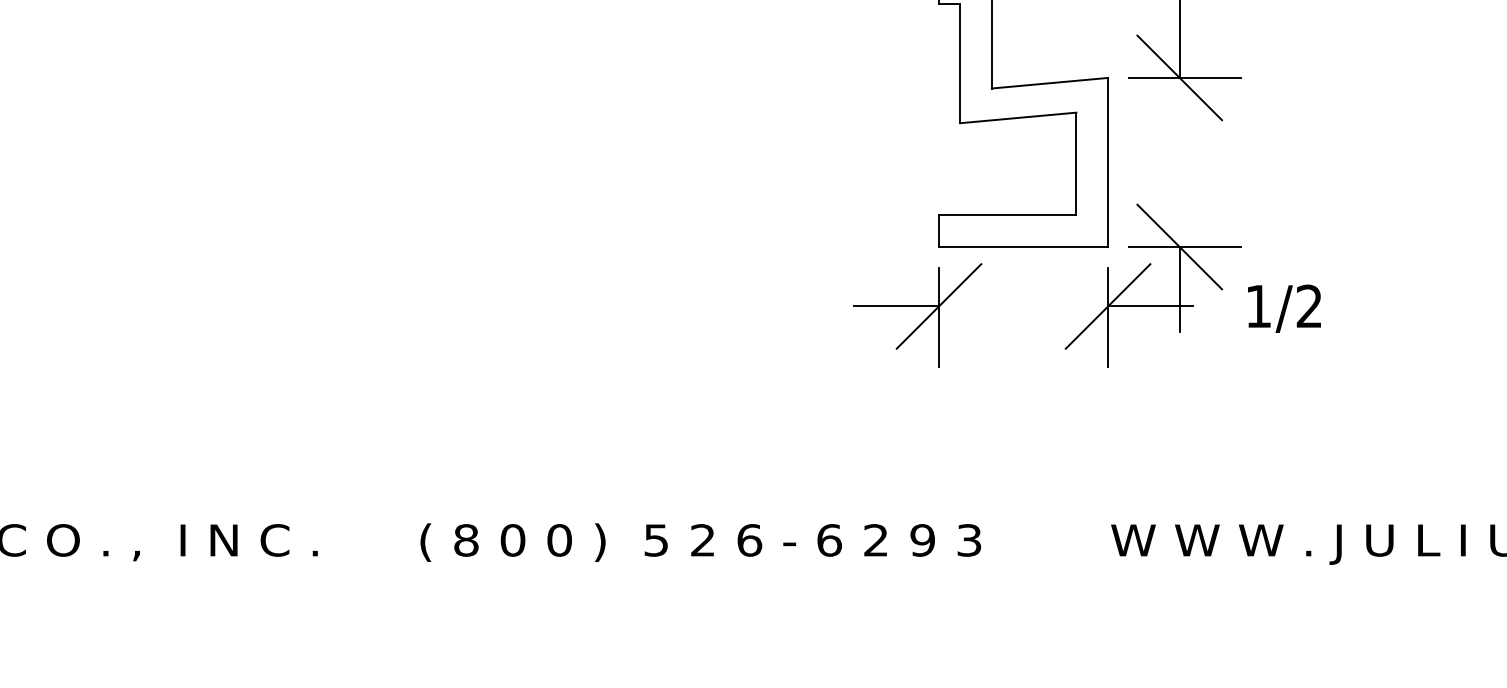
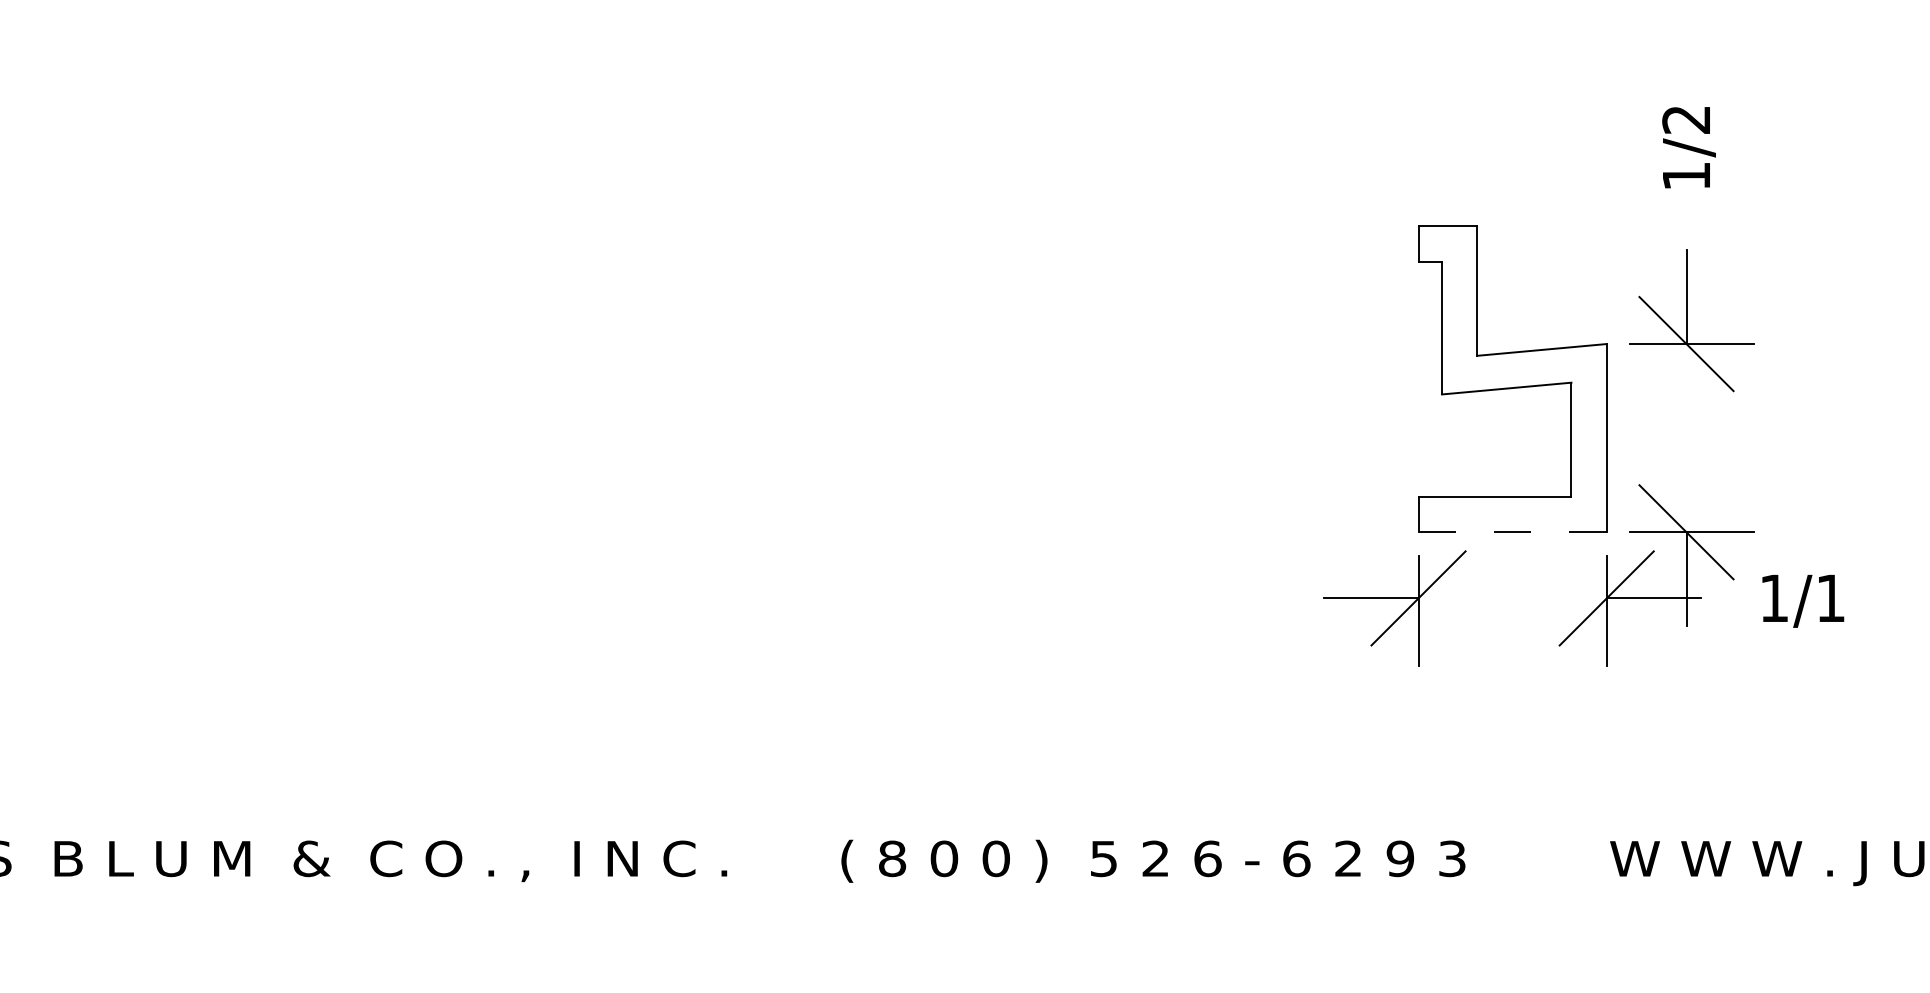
line: (1024, 247) -> (1513, 532), solid -> dashed
text: (1309, 305) -> (1830, 597), 1/2 -> 1/1

